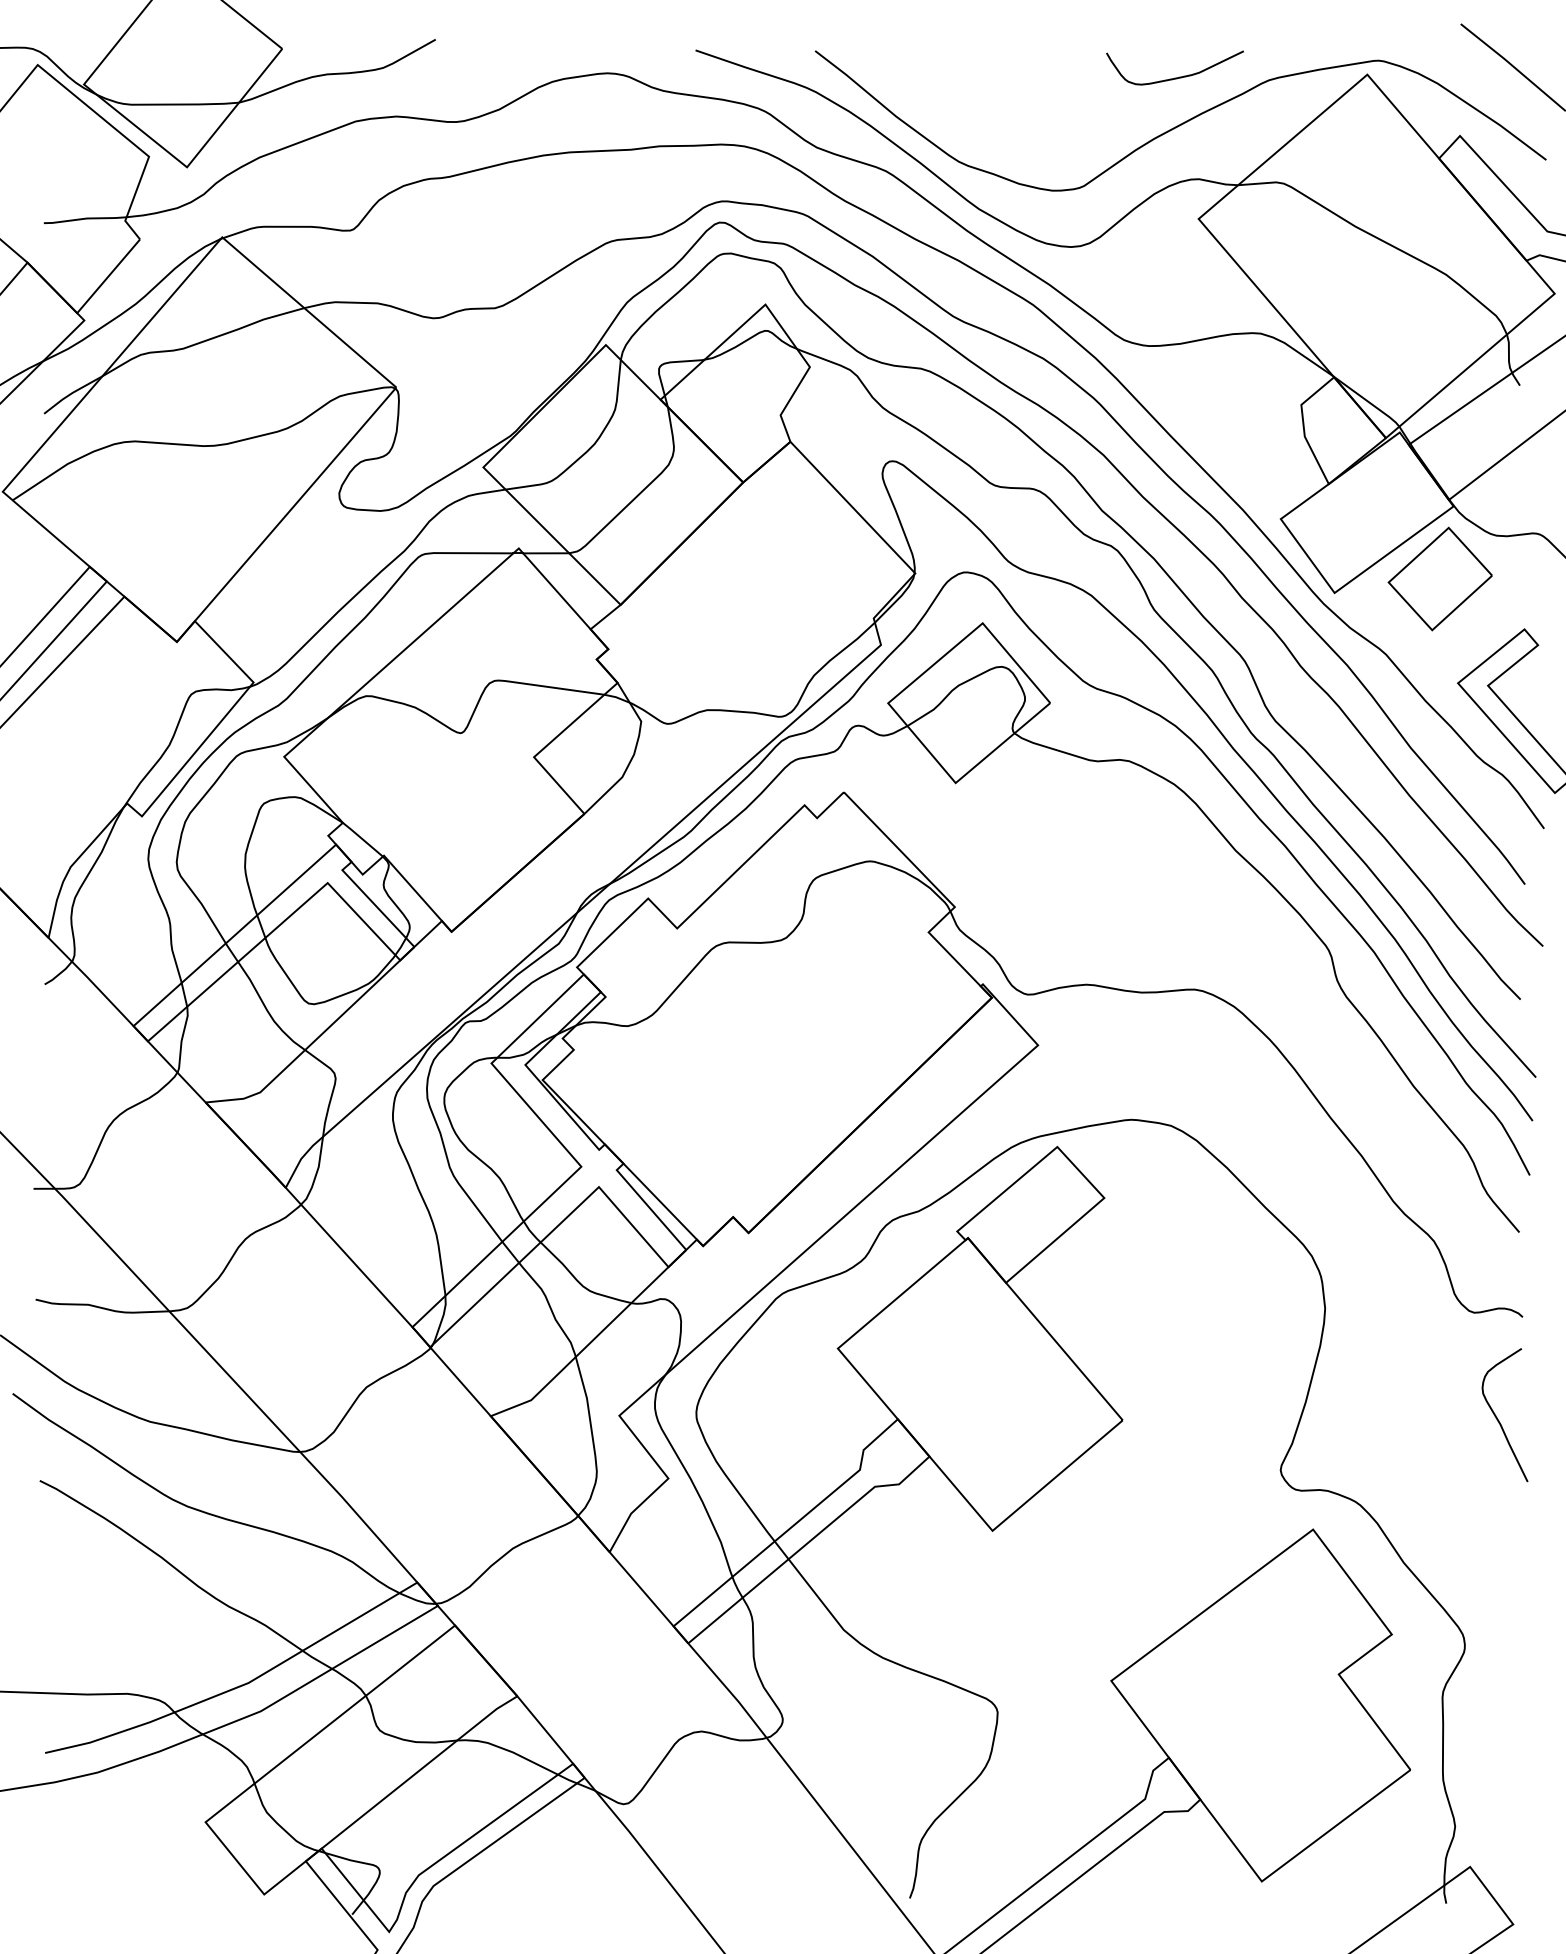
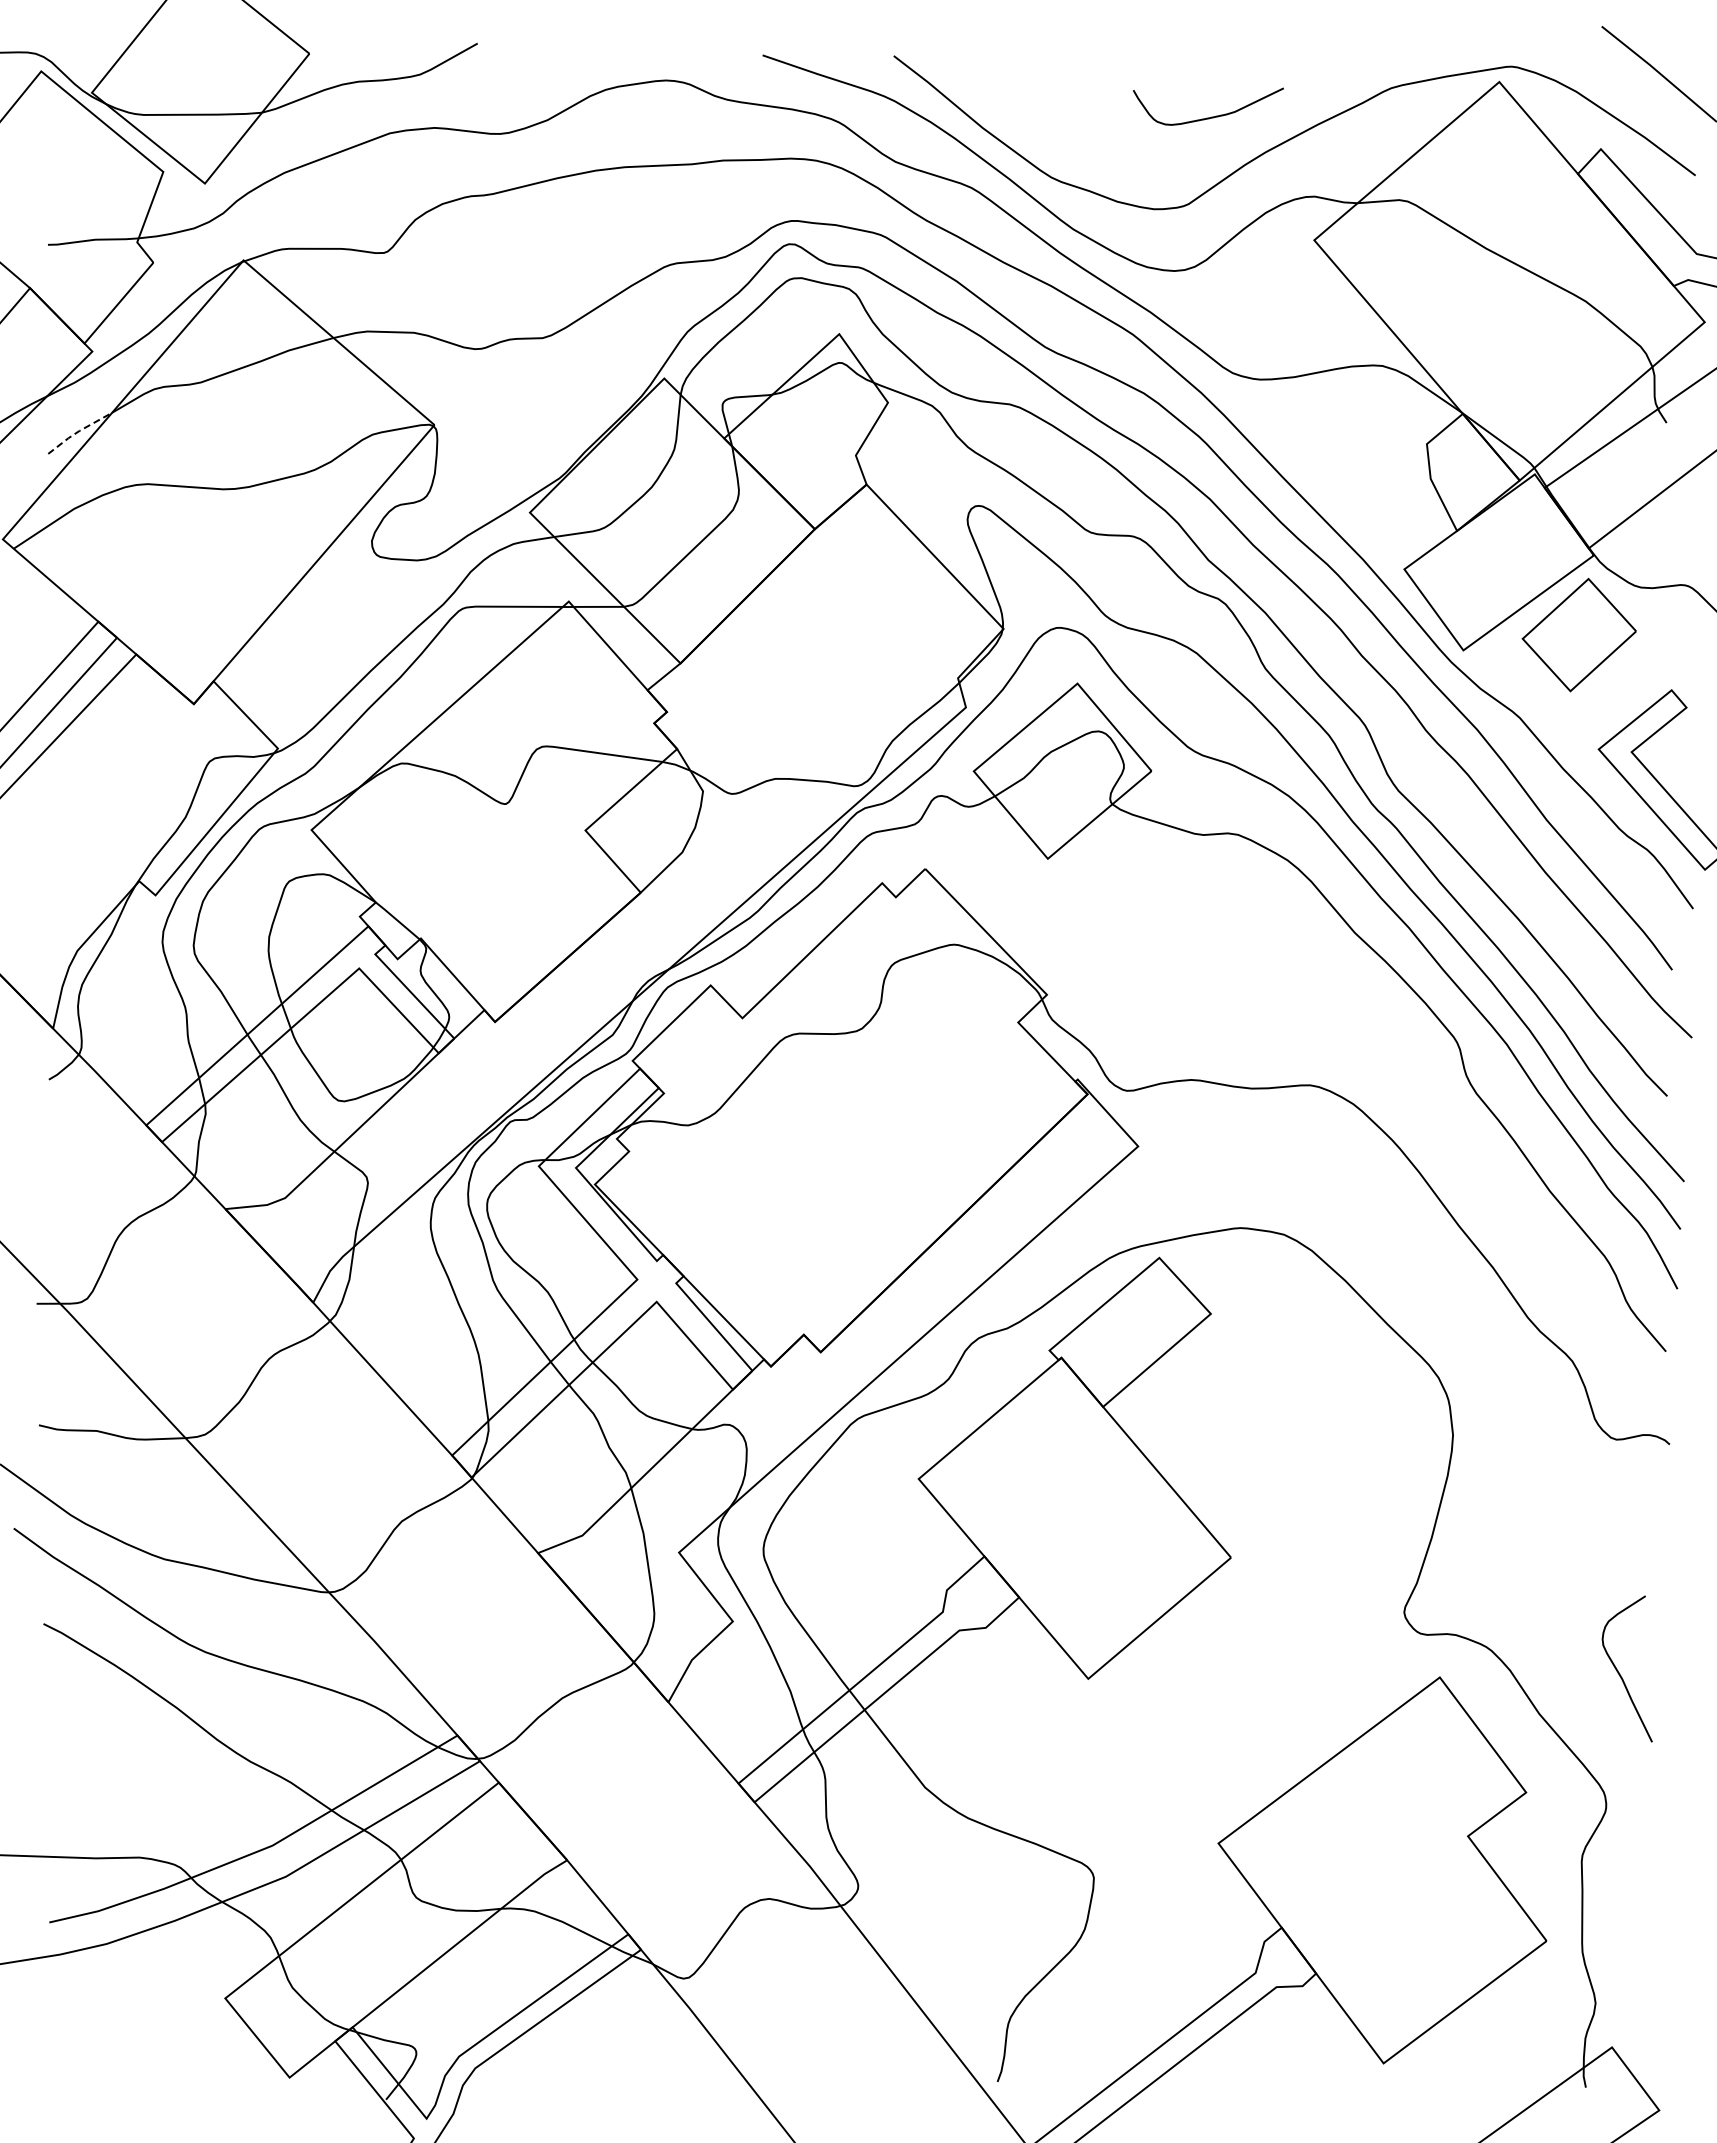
curve: (1177, 76) -> (1211, 116), moved
line: (71, 393) -> (78, 431), solid -> dashed
curve: (1497, 1418) -> (1619, 1672), moved

